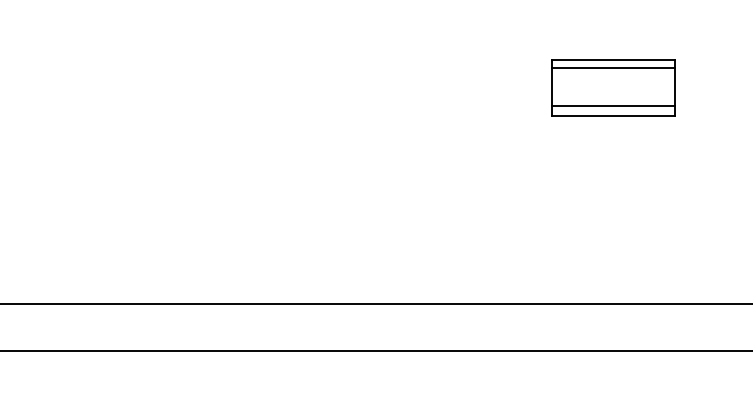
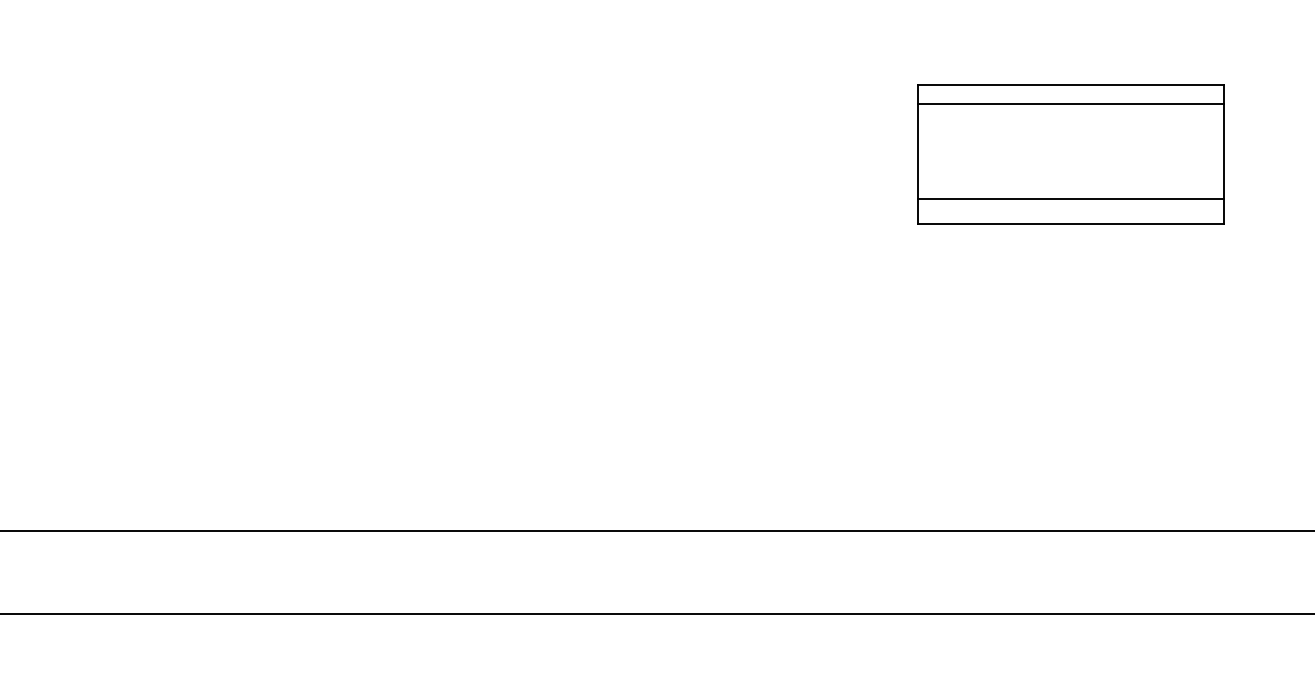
part: (612, 87) -> (1069, 153), size x1.43

